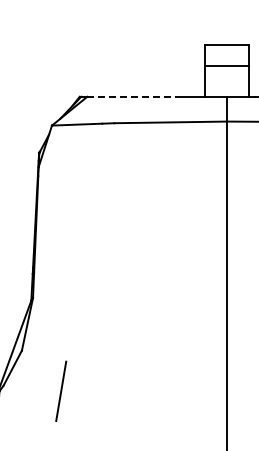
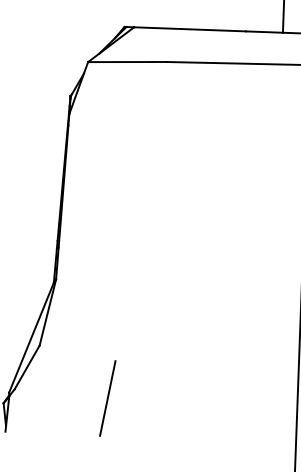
line: (131, 96) -> (190, 28), dashed -> solid
line: (61, 390) -> (108, 397), moved

